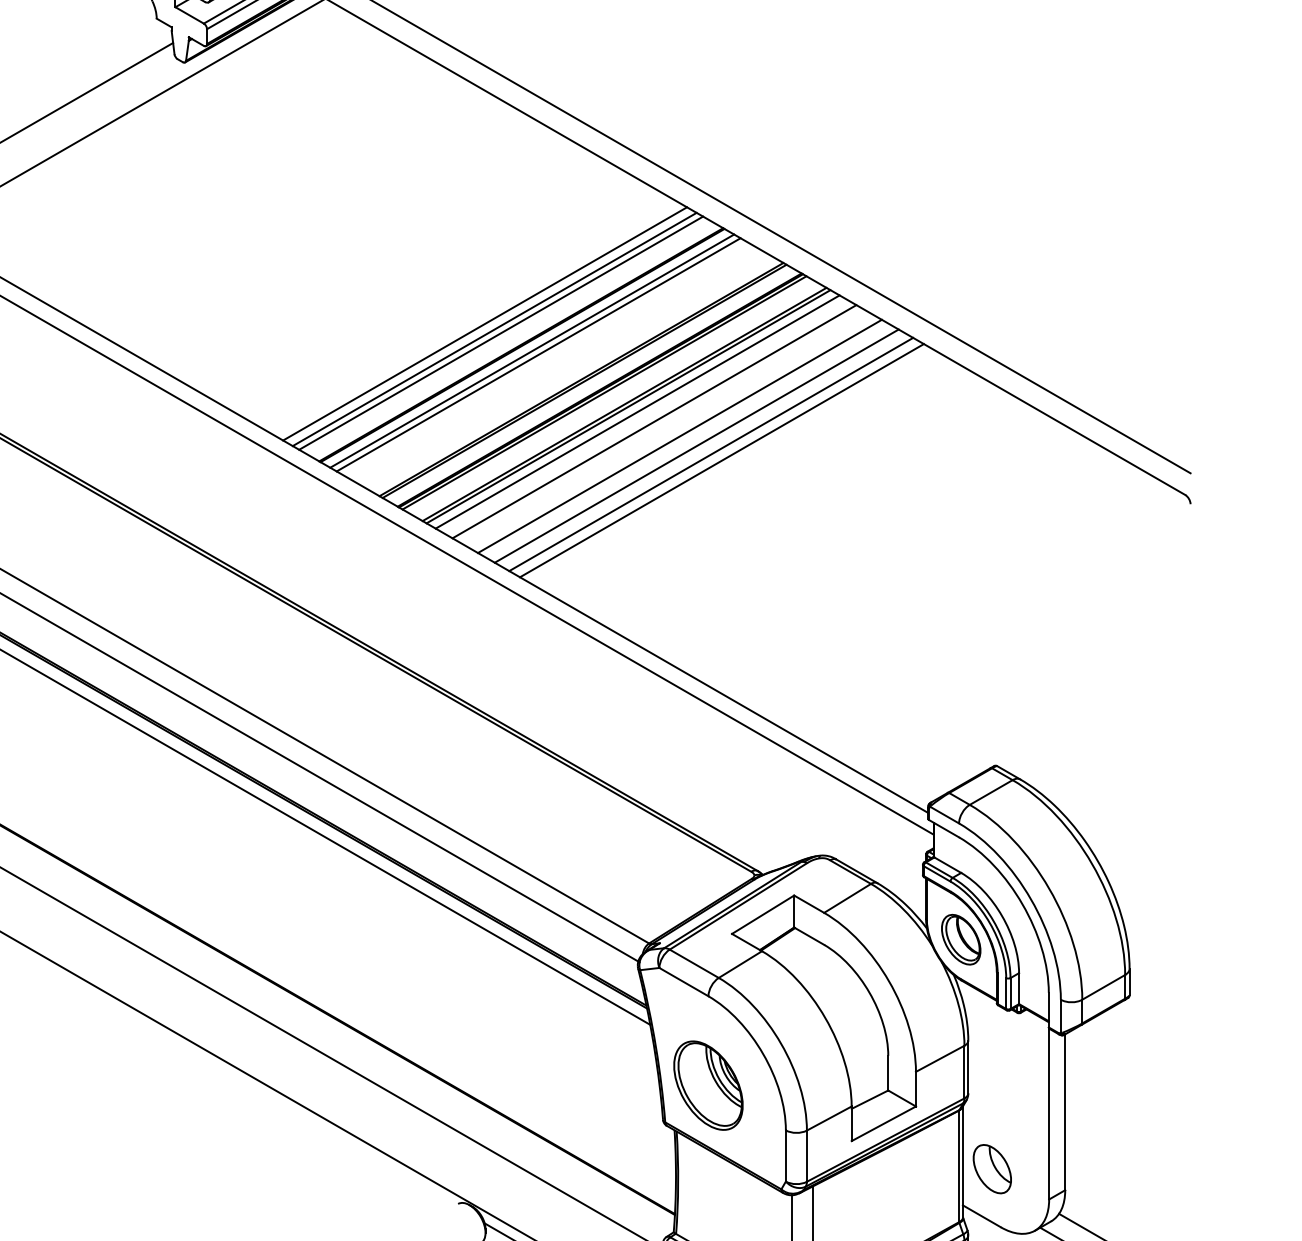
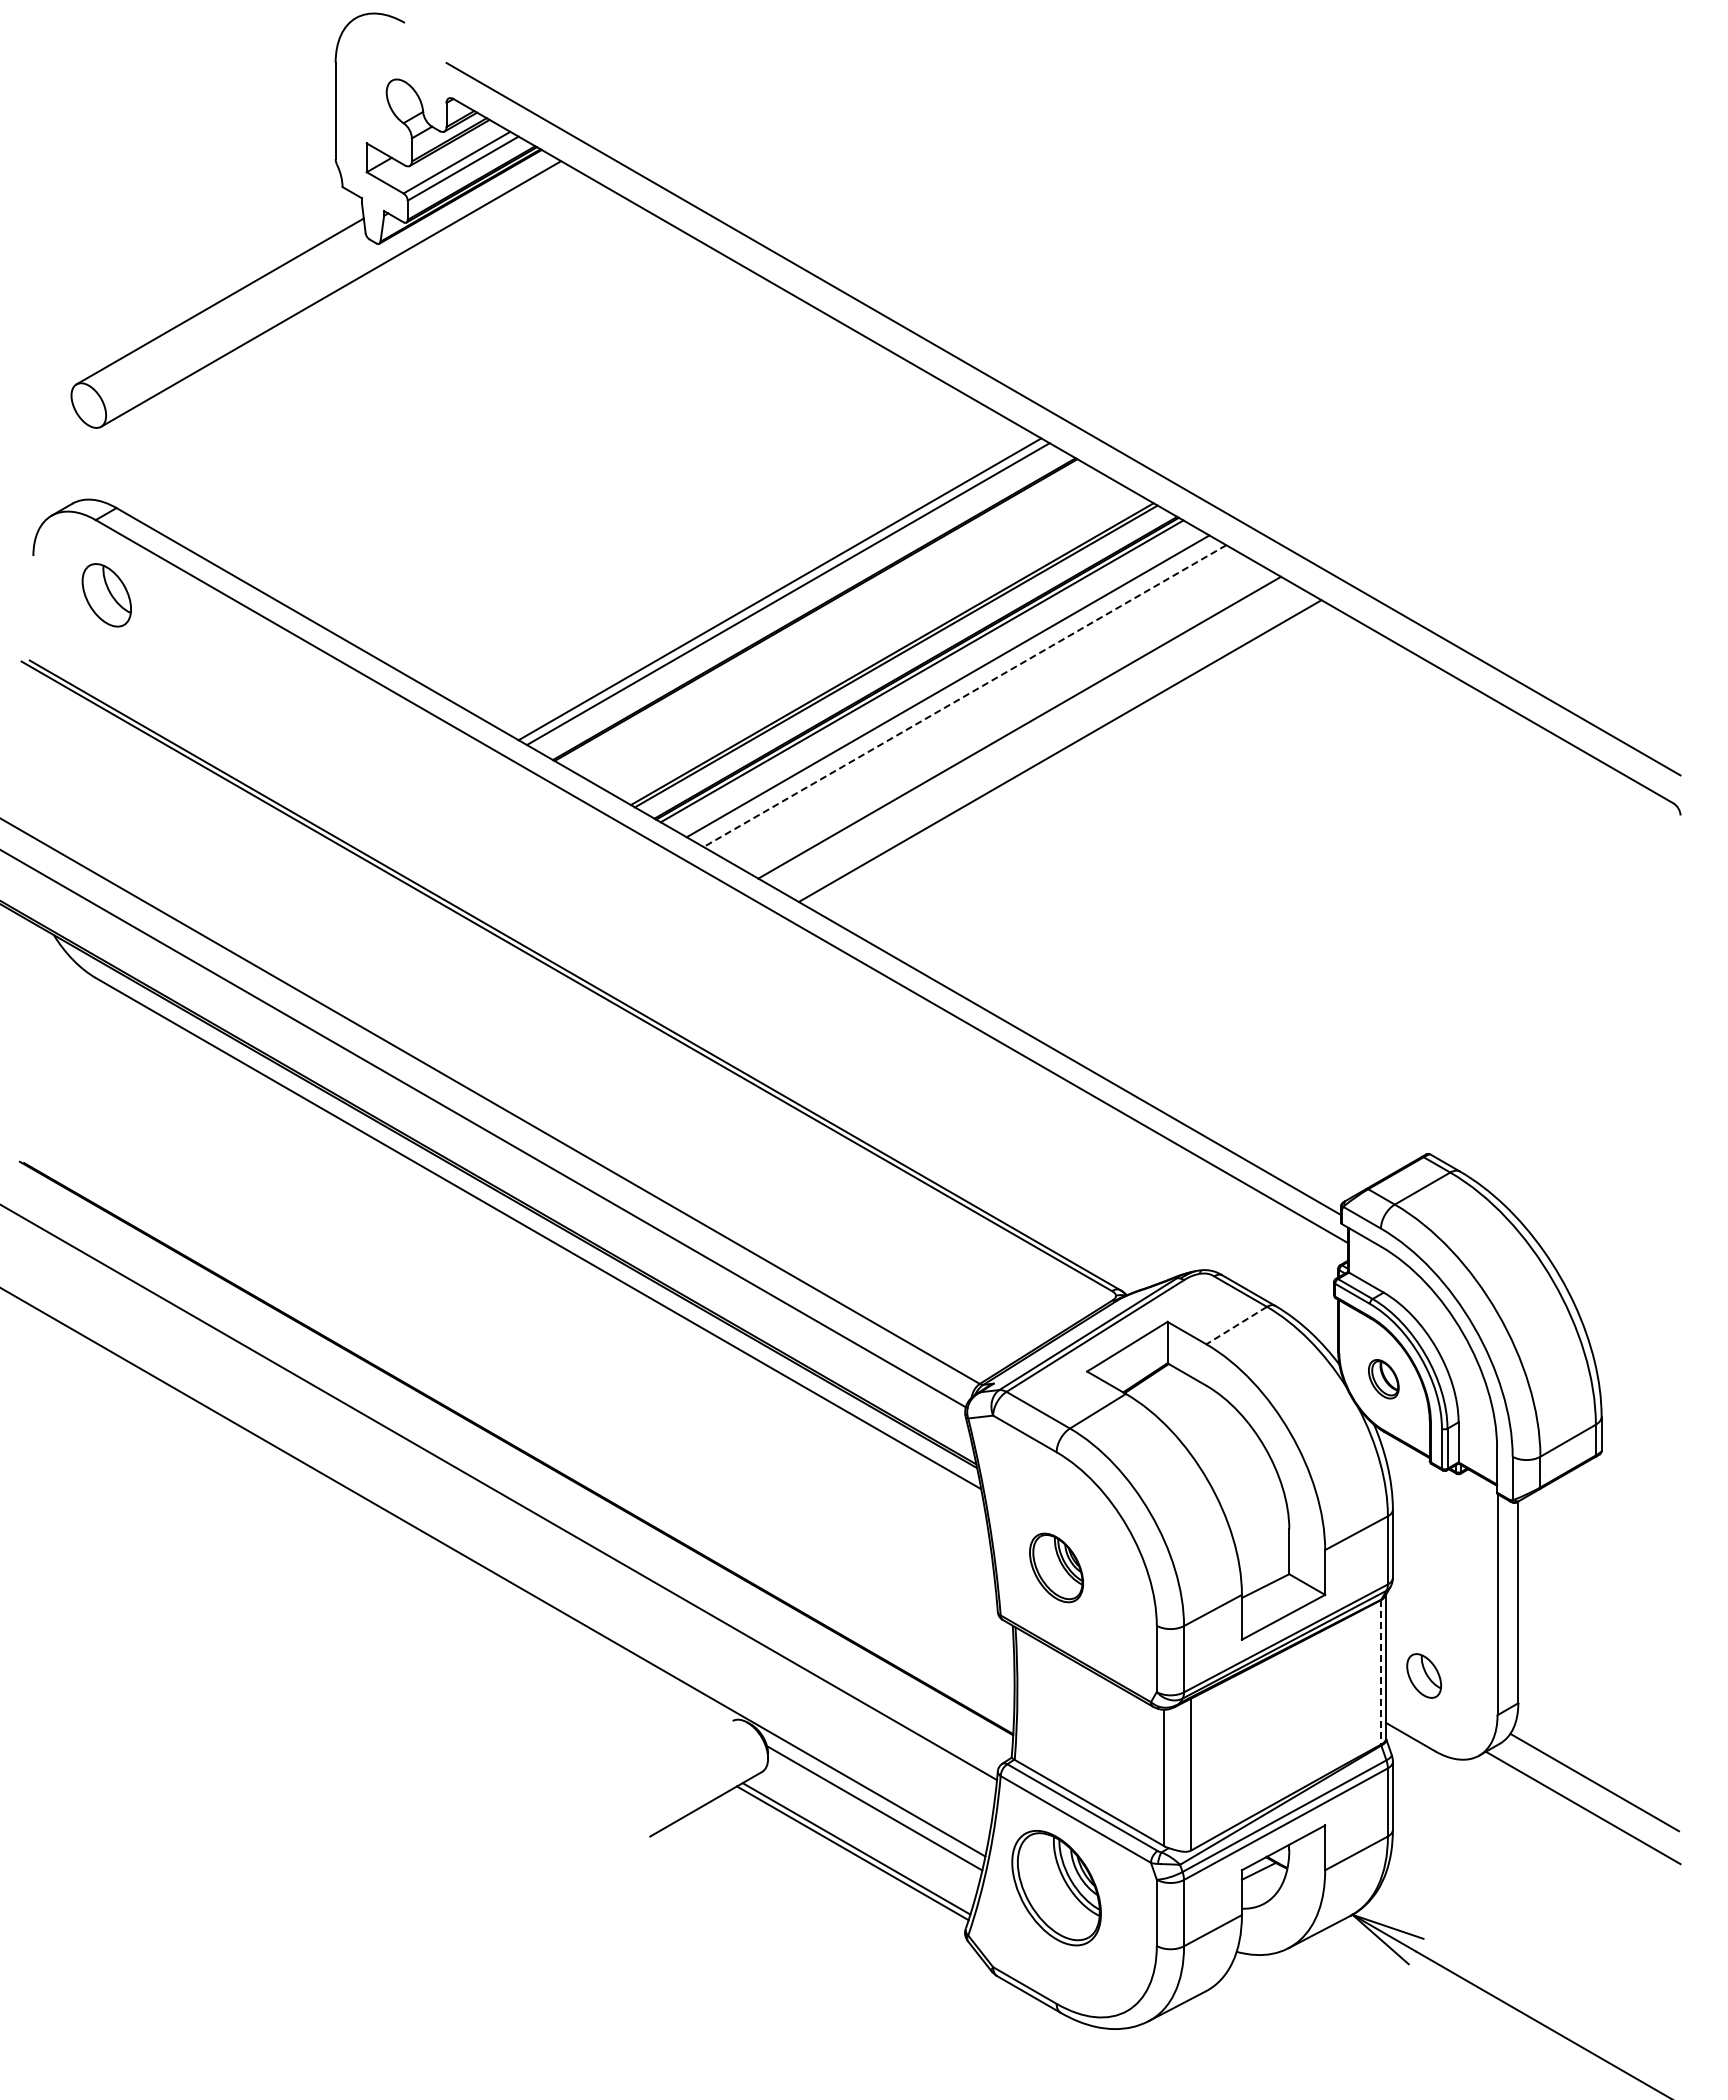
line: (485, 324) -> (767, 582), removed
line: (532, 351) -> (828, 617), removed
line: (538, 355) -> (836, 622), removed
line: (628, 406) -> (952, 689), removed
line: (638, 412) -> (965, 696), solid -> dashed
line: (654, 421) -> (986, 708), removed
line: (696, 446) -> (1041, 740), removed
line: (721, 460) -> (1073, 759), removed
line: (847, 898) -> (1236, 1325), solid -> dashed
part: (961, 940) -> (1383, 1379), size x0.6
part: (708, 1085) -> (1056, 1567), size x0.6
line: (958, 1166) -> (1380, 1672), solid -> dashed
part: (992, 1168) -> (1424, 1675), size x0.7

